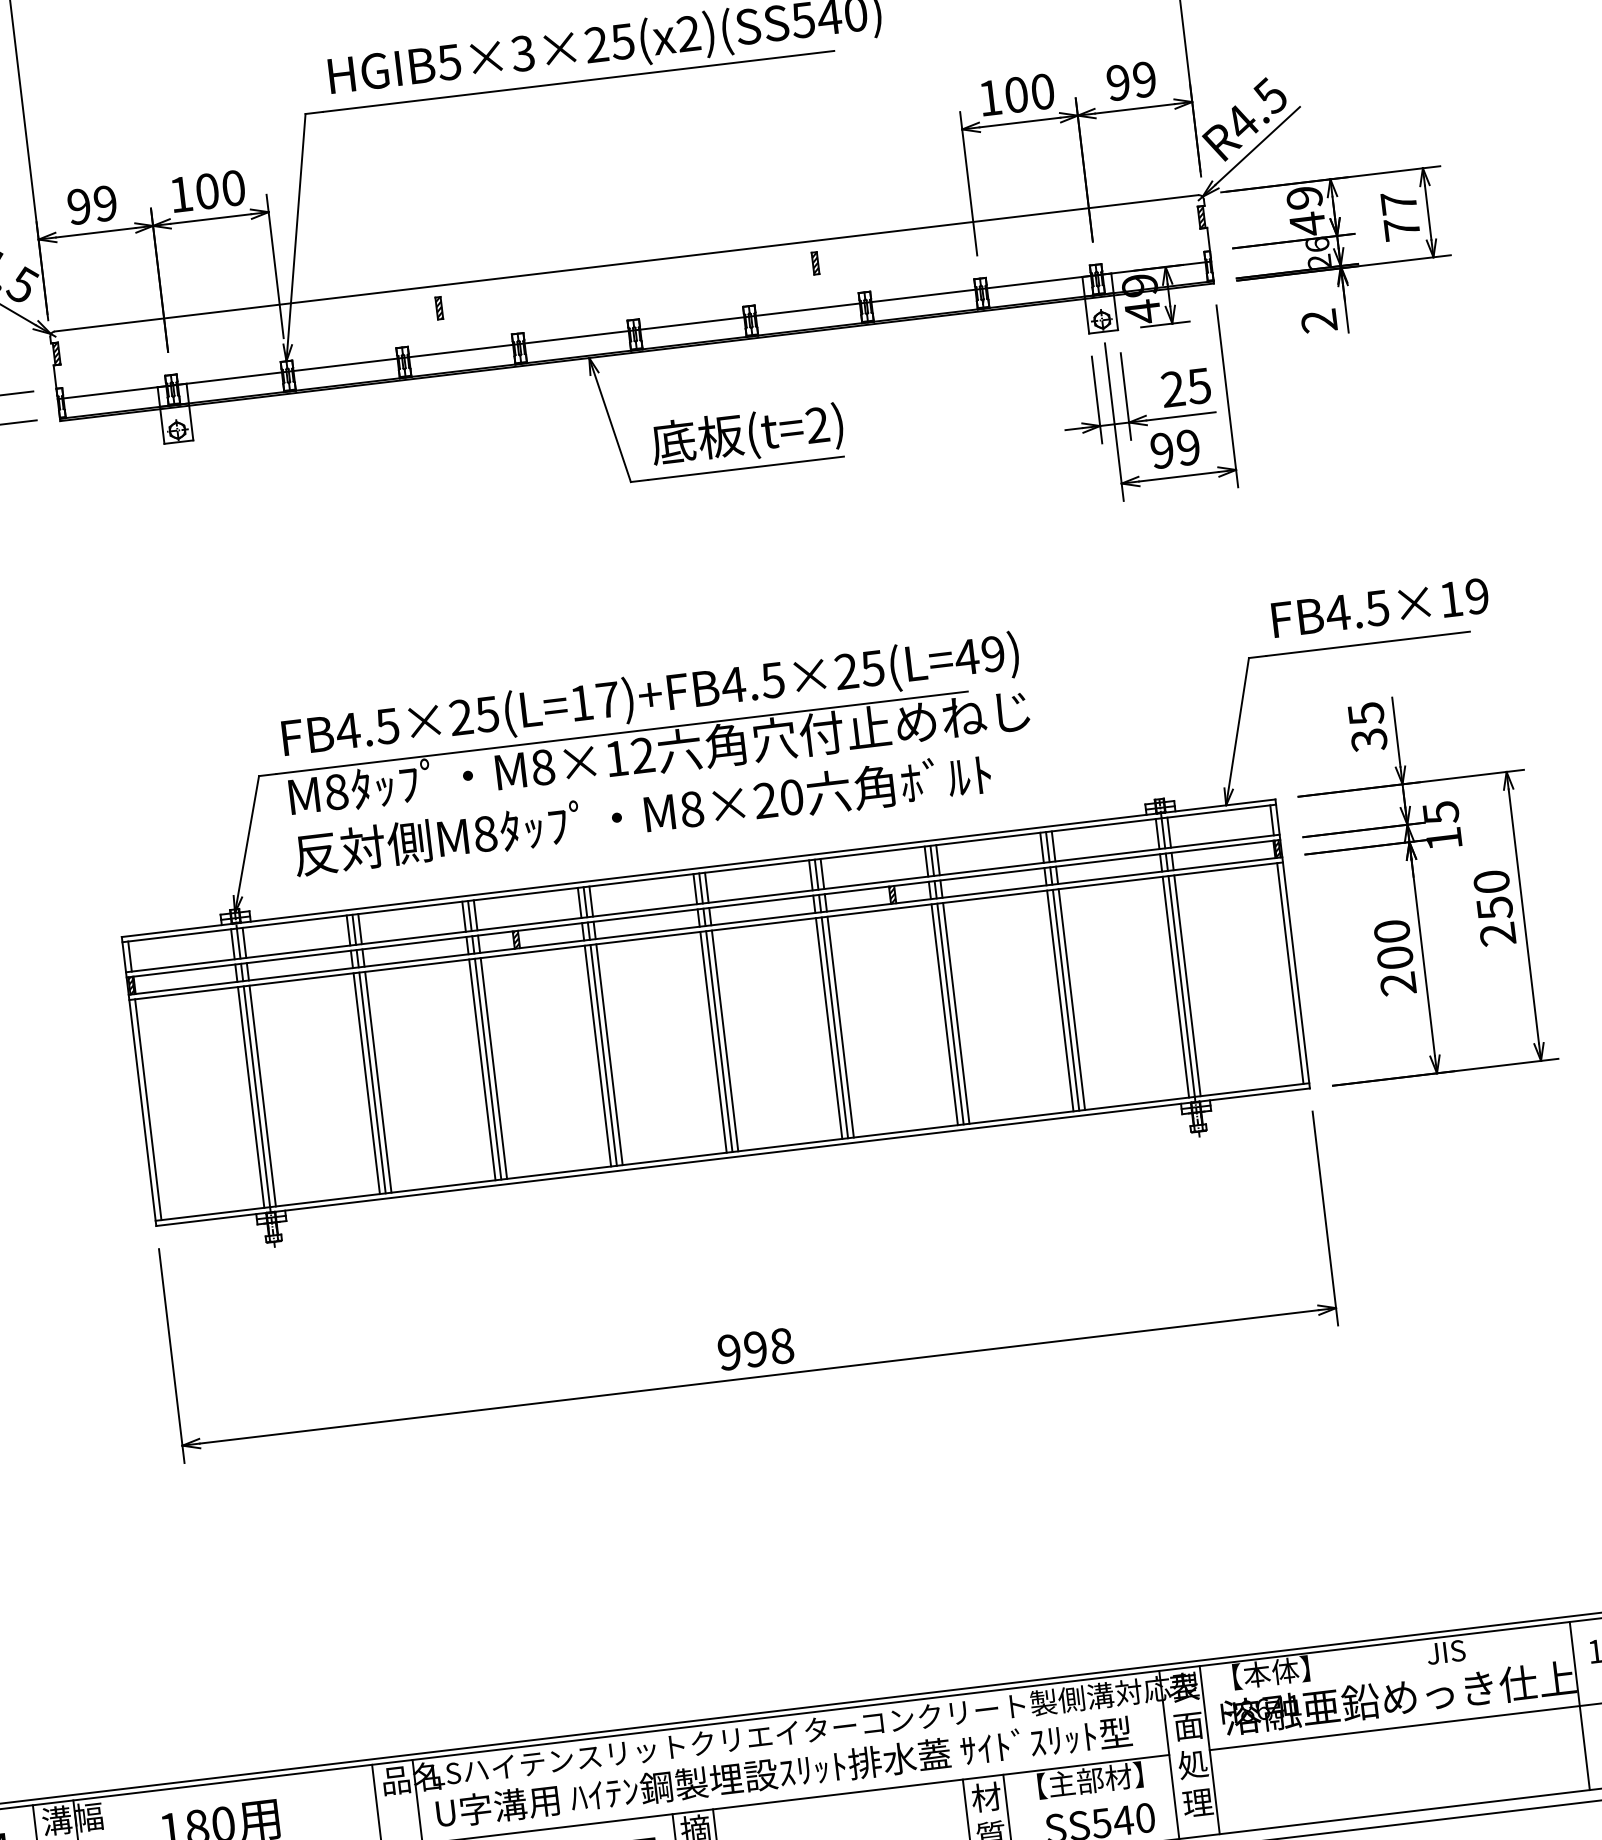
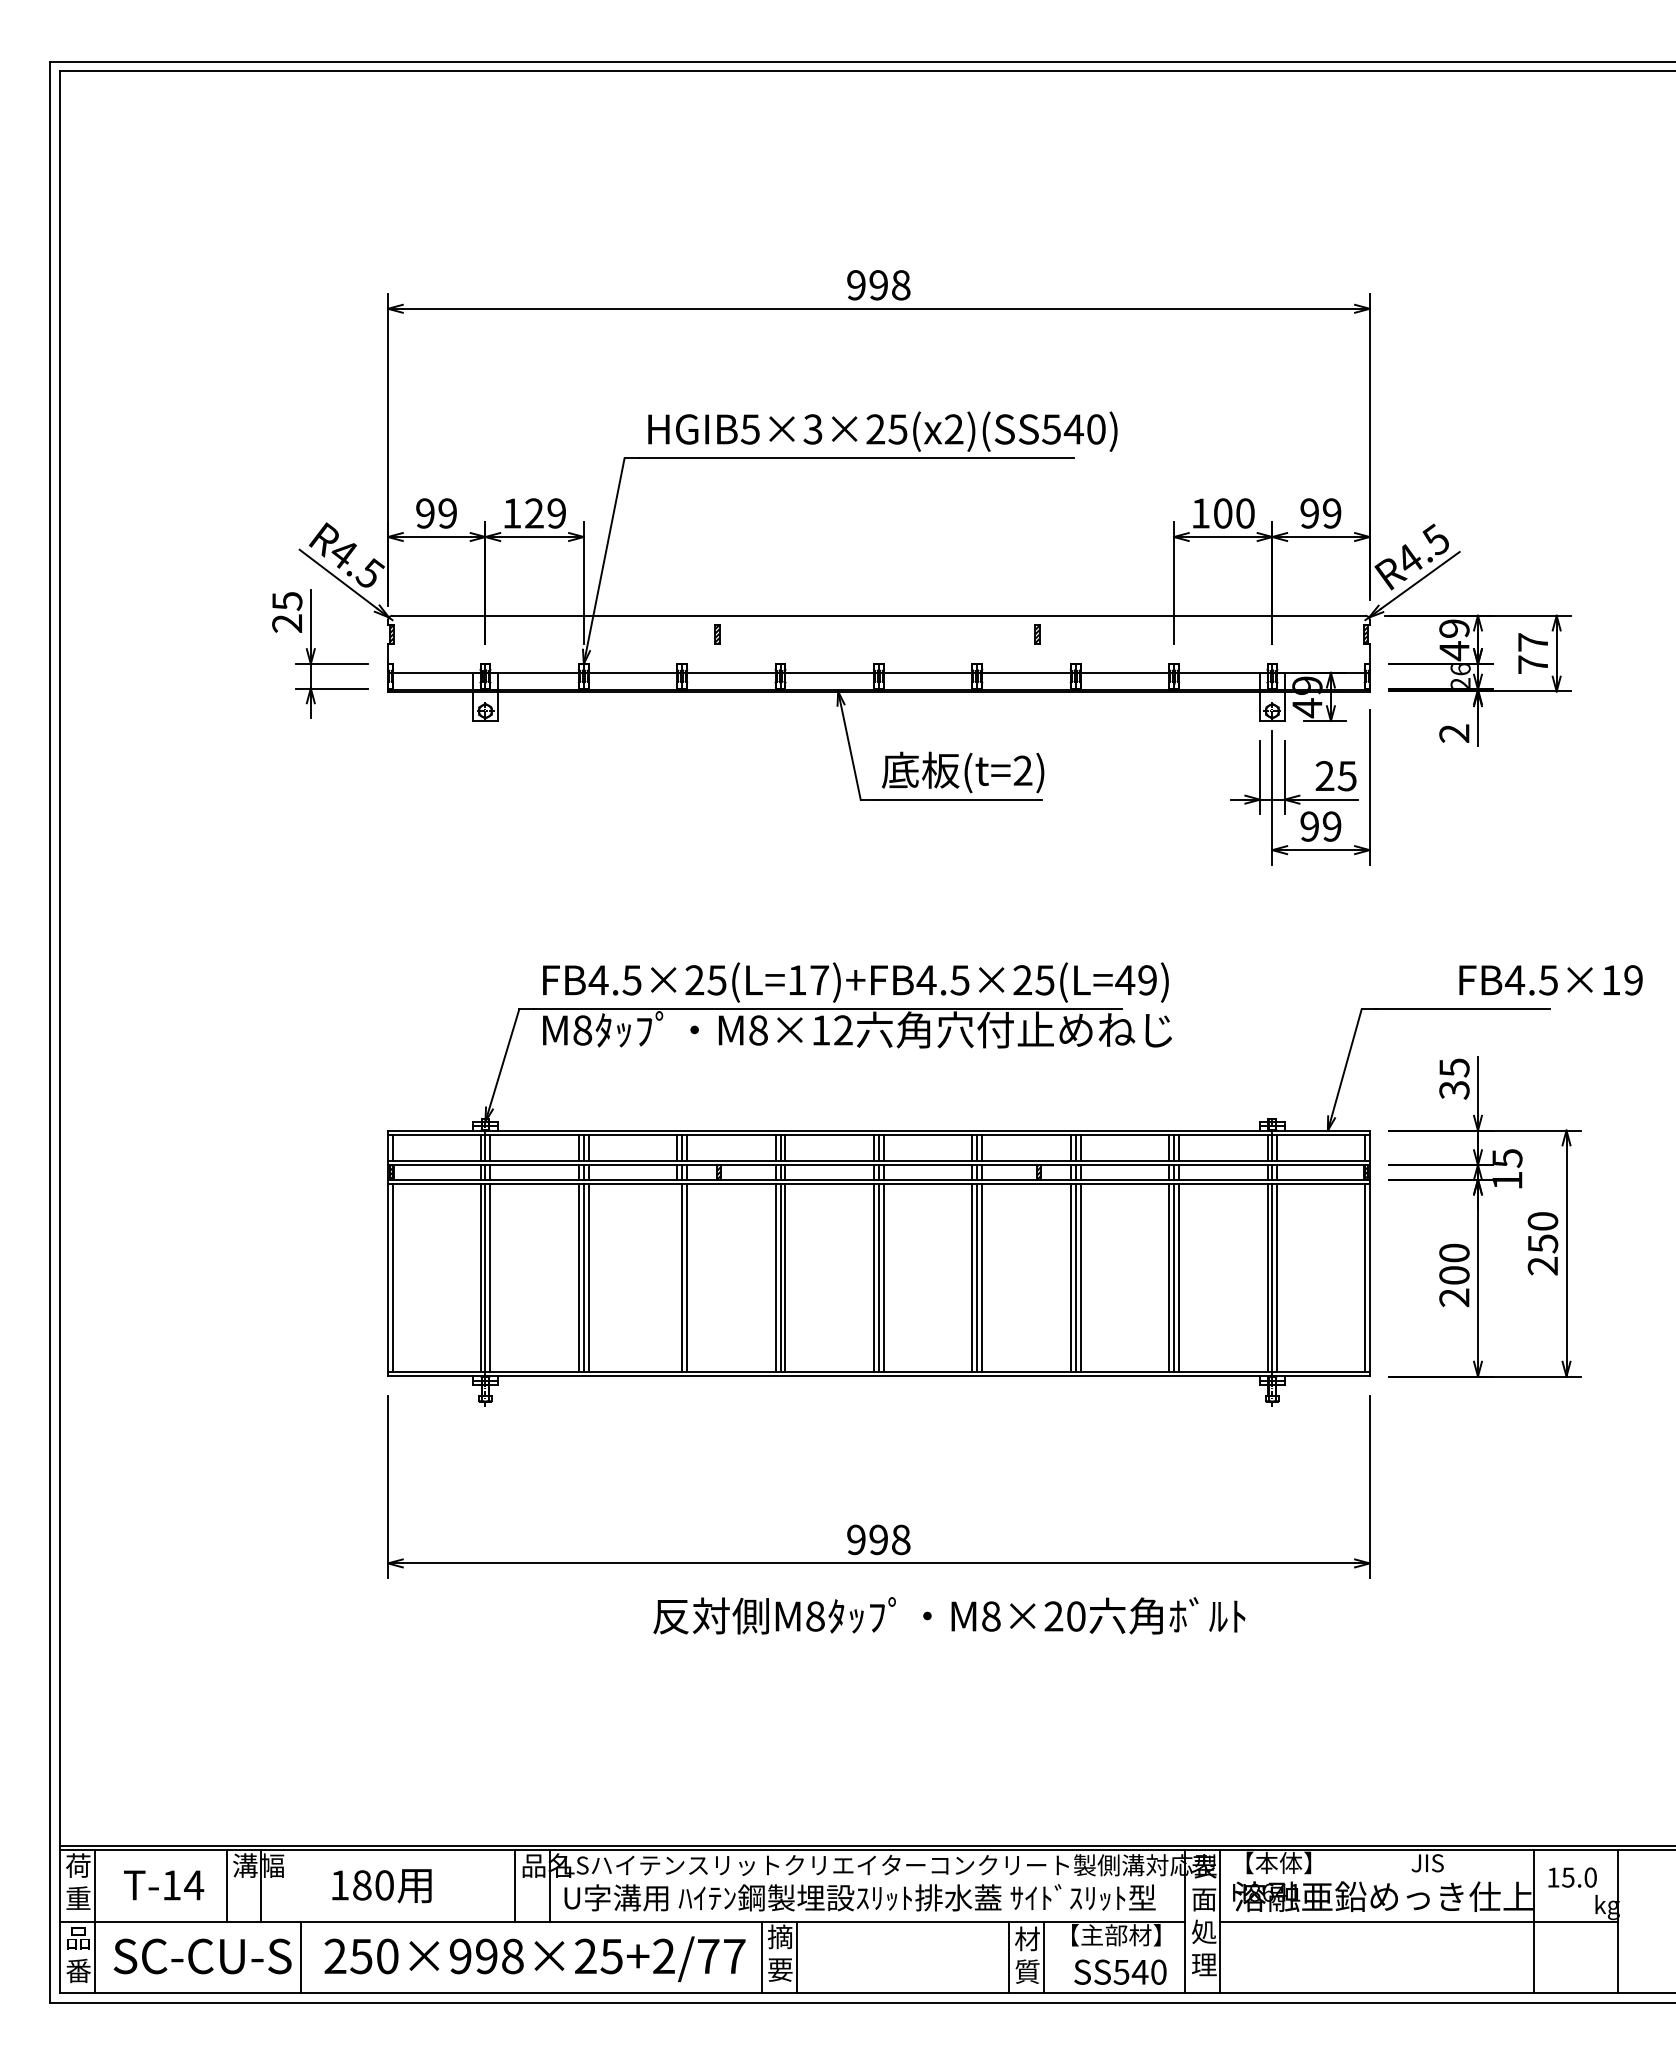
text: (220, 189) -> (545, 513), 100 -> 129
text: (1379, 608) -> (1550, 980), moved
text: (642, 814) -> (949, 1615), moved
line: (482, 1070) -> (677, 1278), removed

